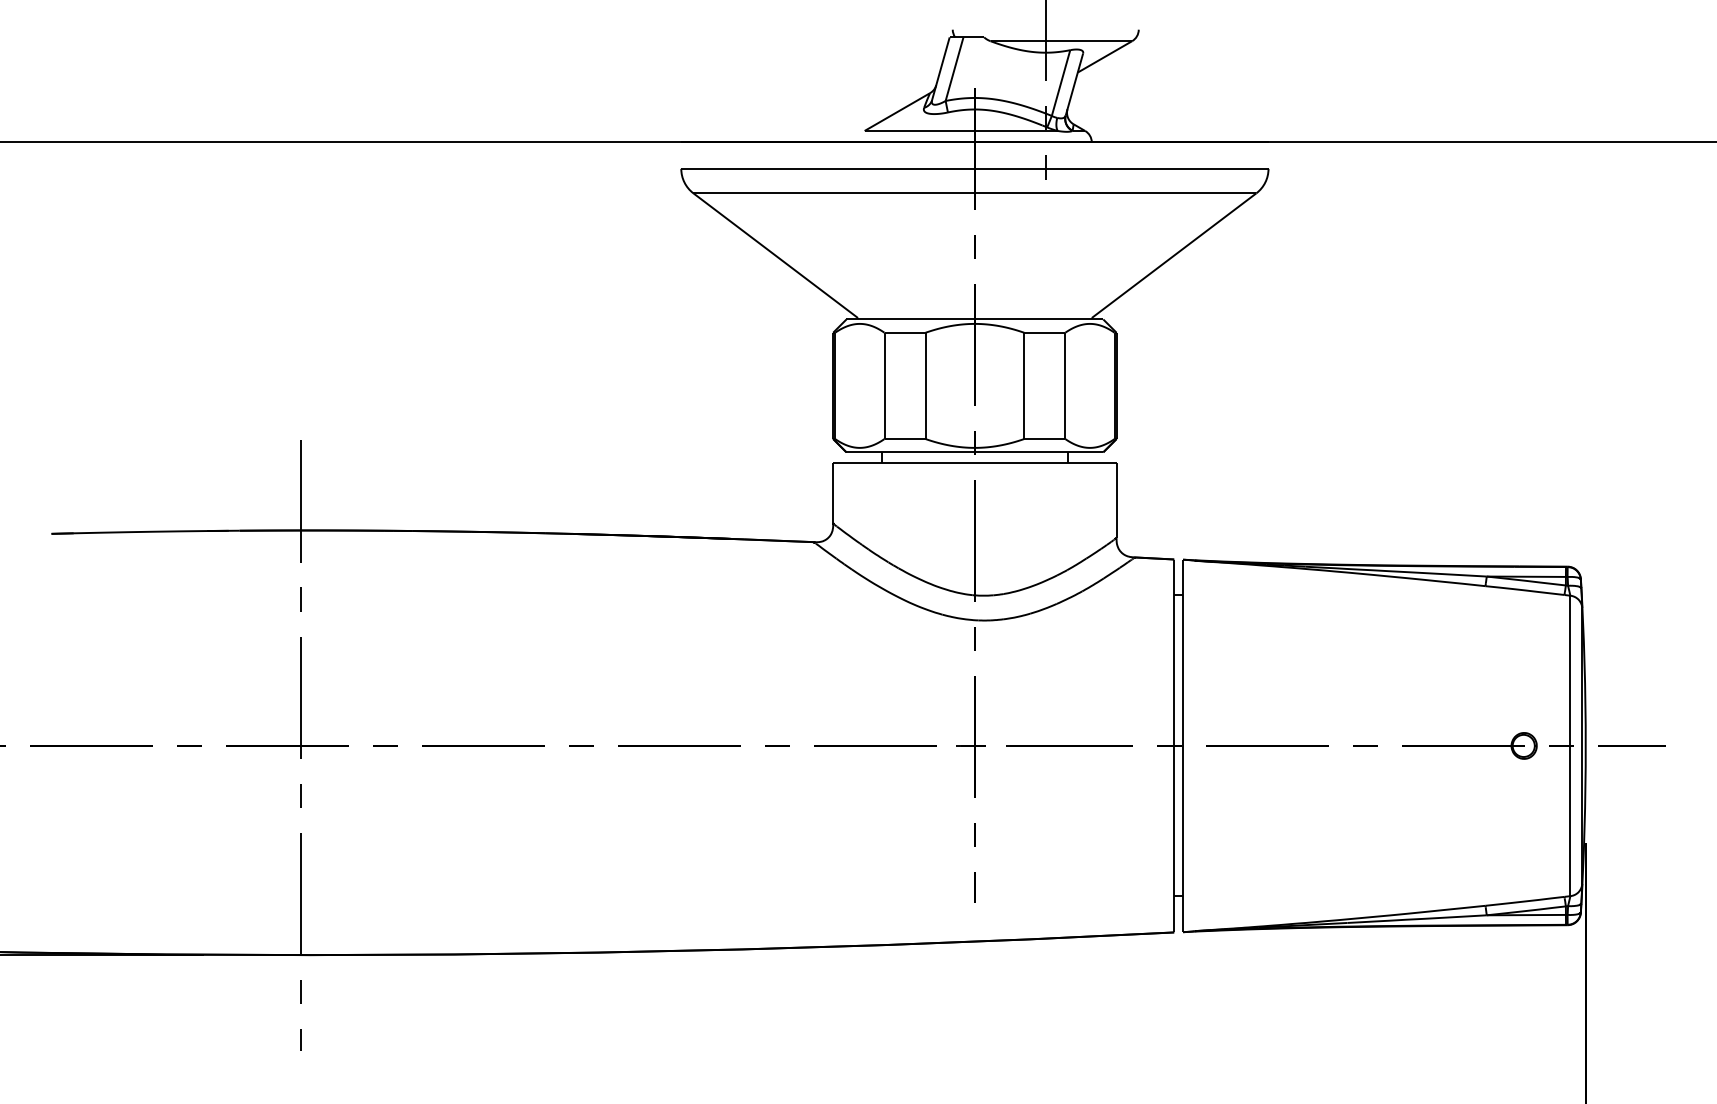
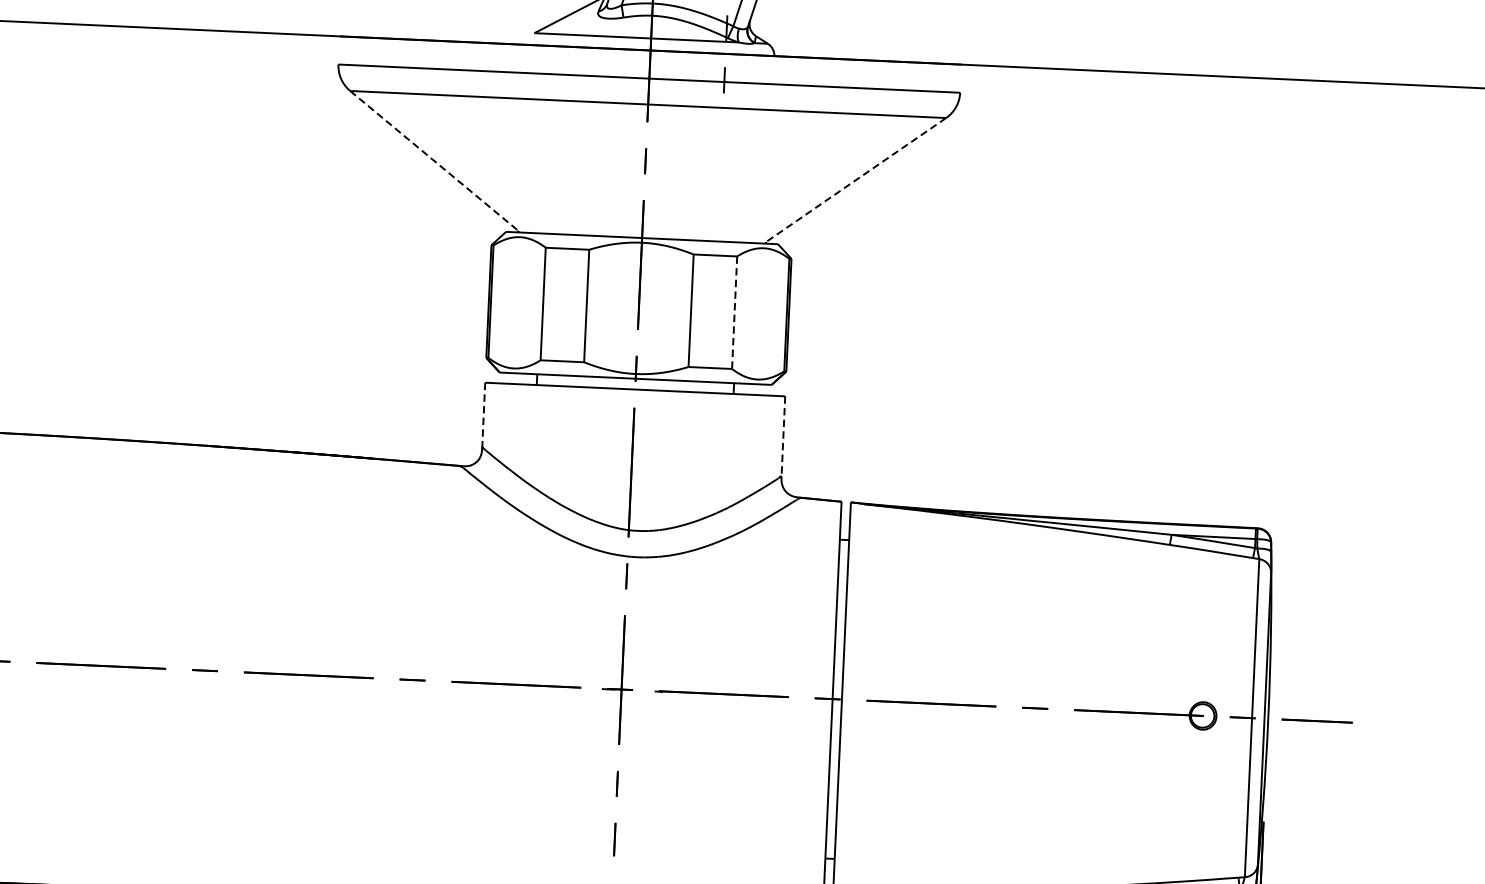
line: (776, 255) -> (435, 160), solid -> dashed
line: (1173, 255) -> (855, 179), solid -> dashed
line: (1065, 386) -> (734, 313), solid -> dashed
line: (833, 493) -> (484, 415), solid -> dashed
line: (1116, 500) -> (783, 436), solid -> dashed

